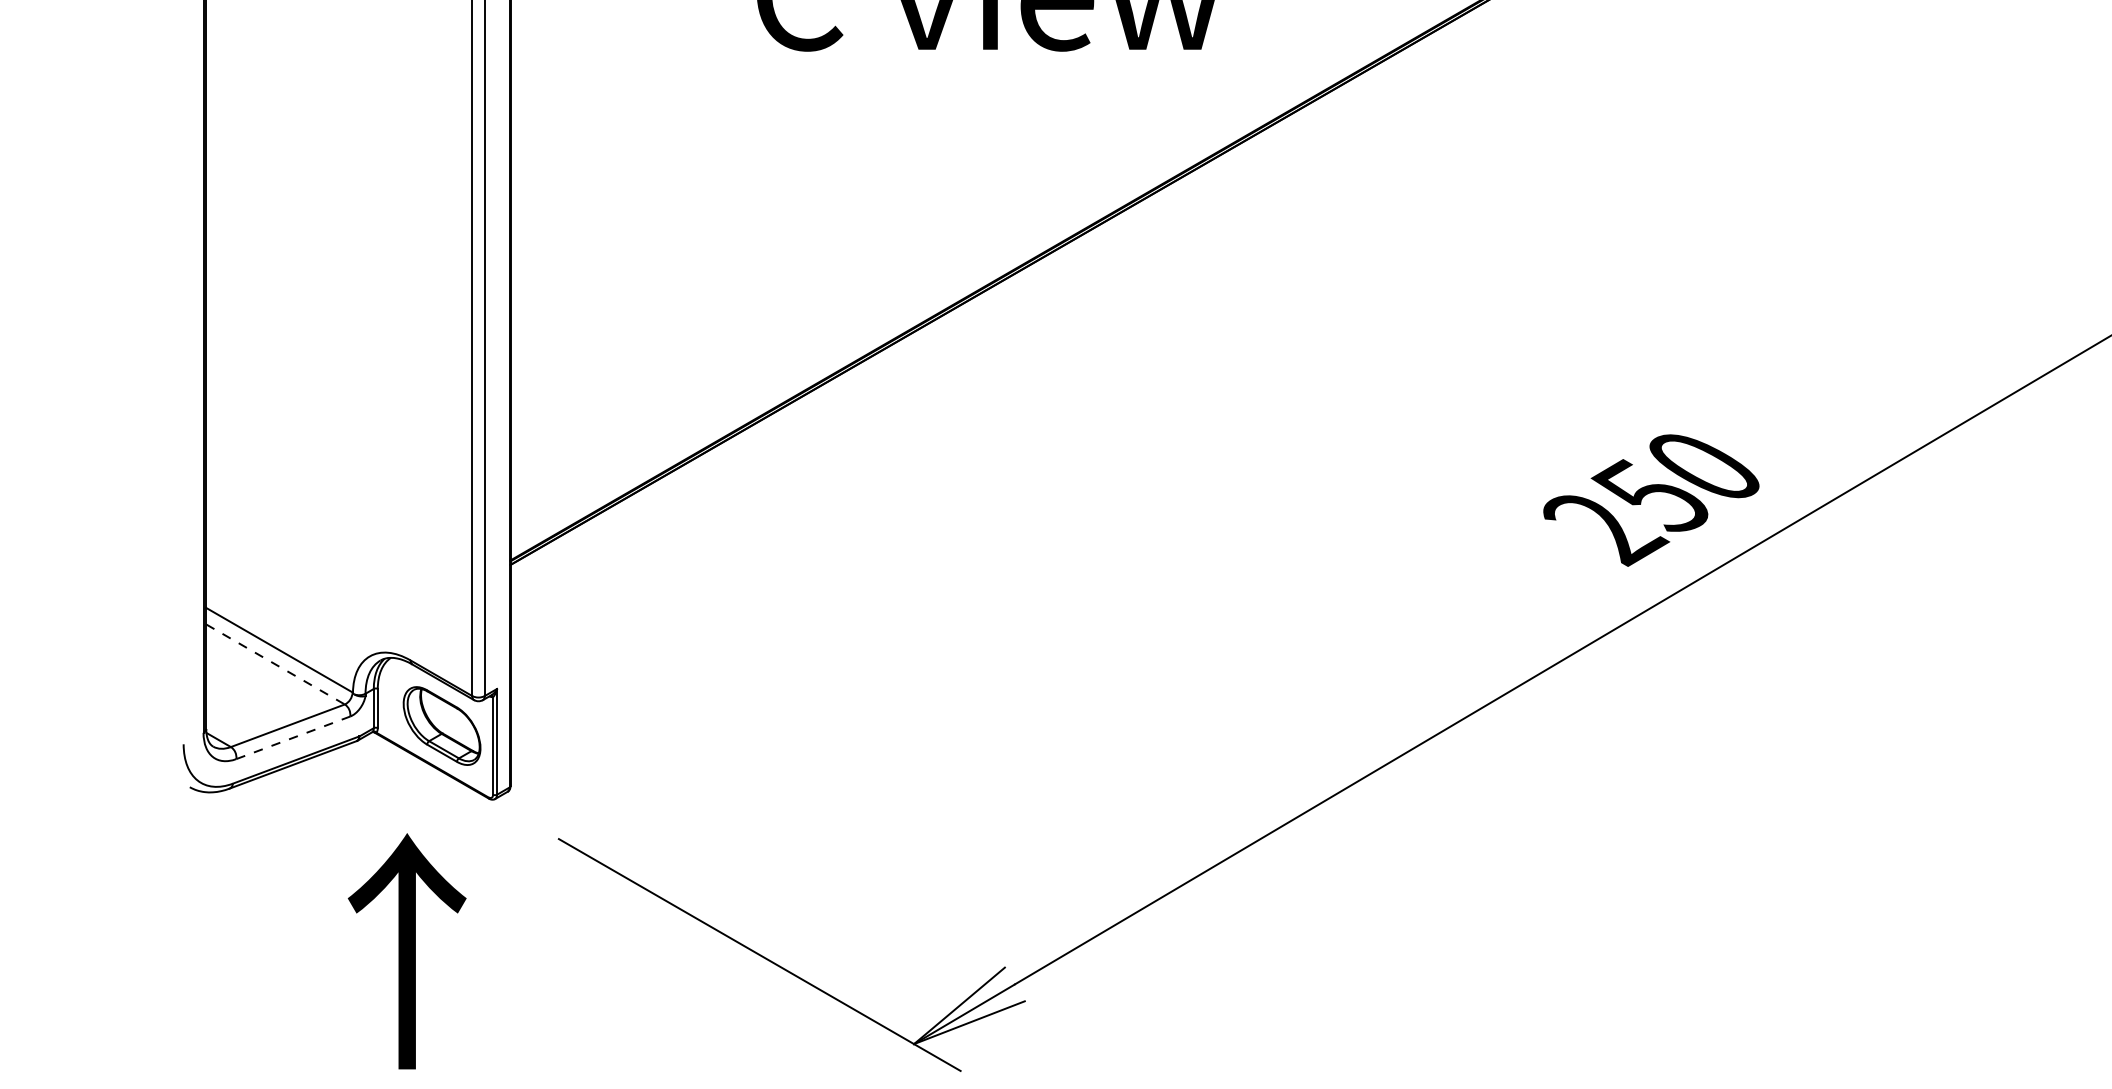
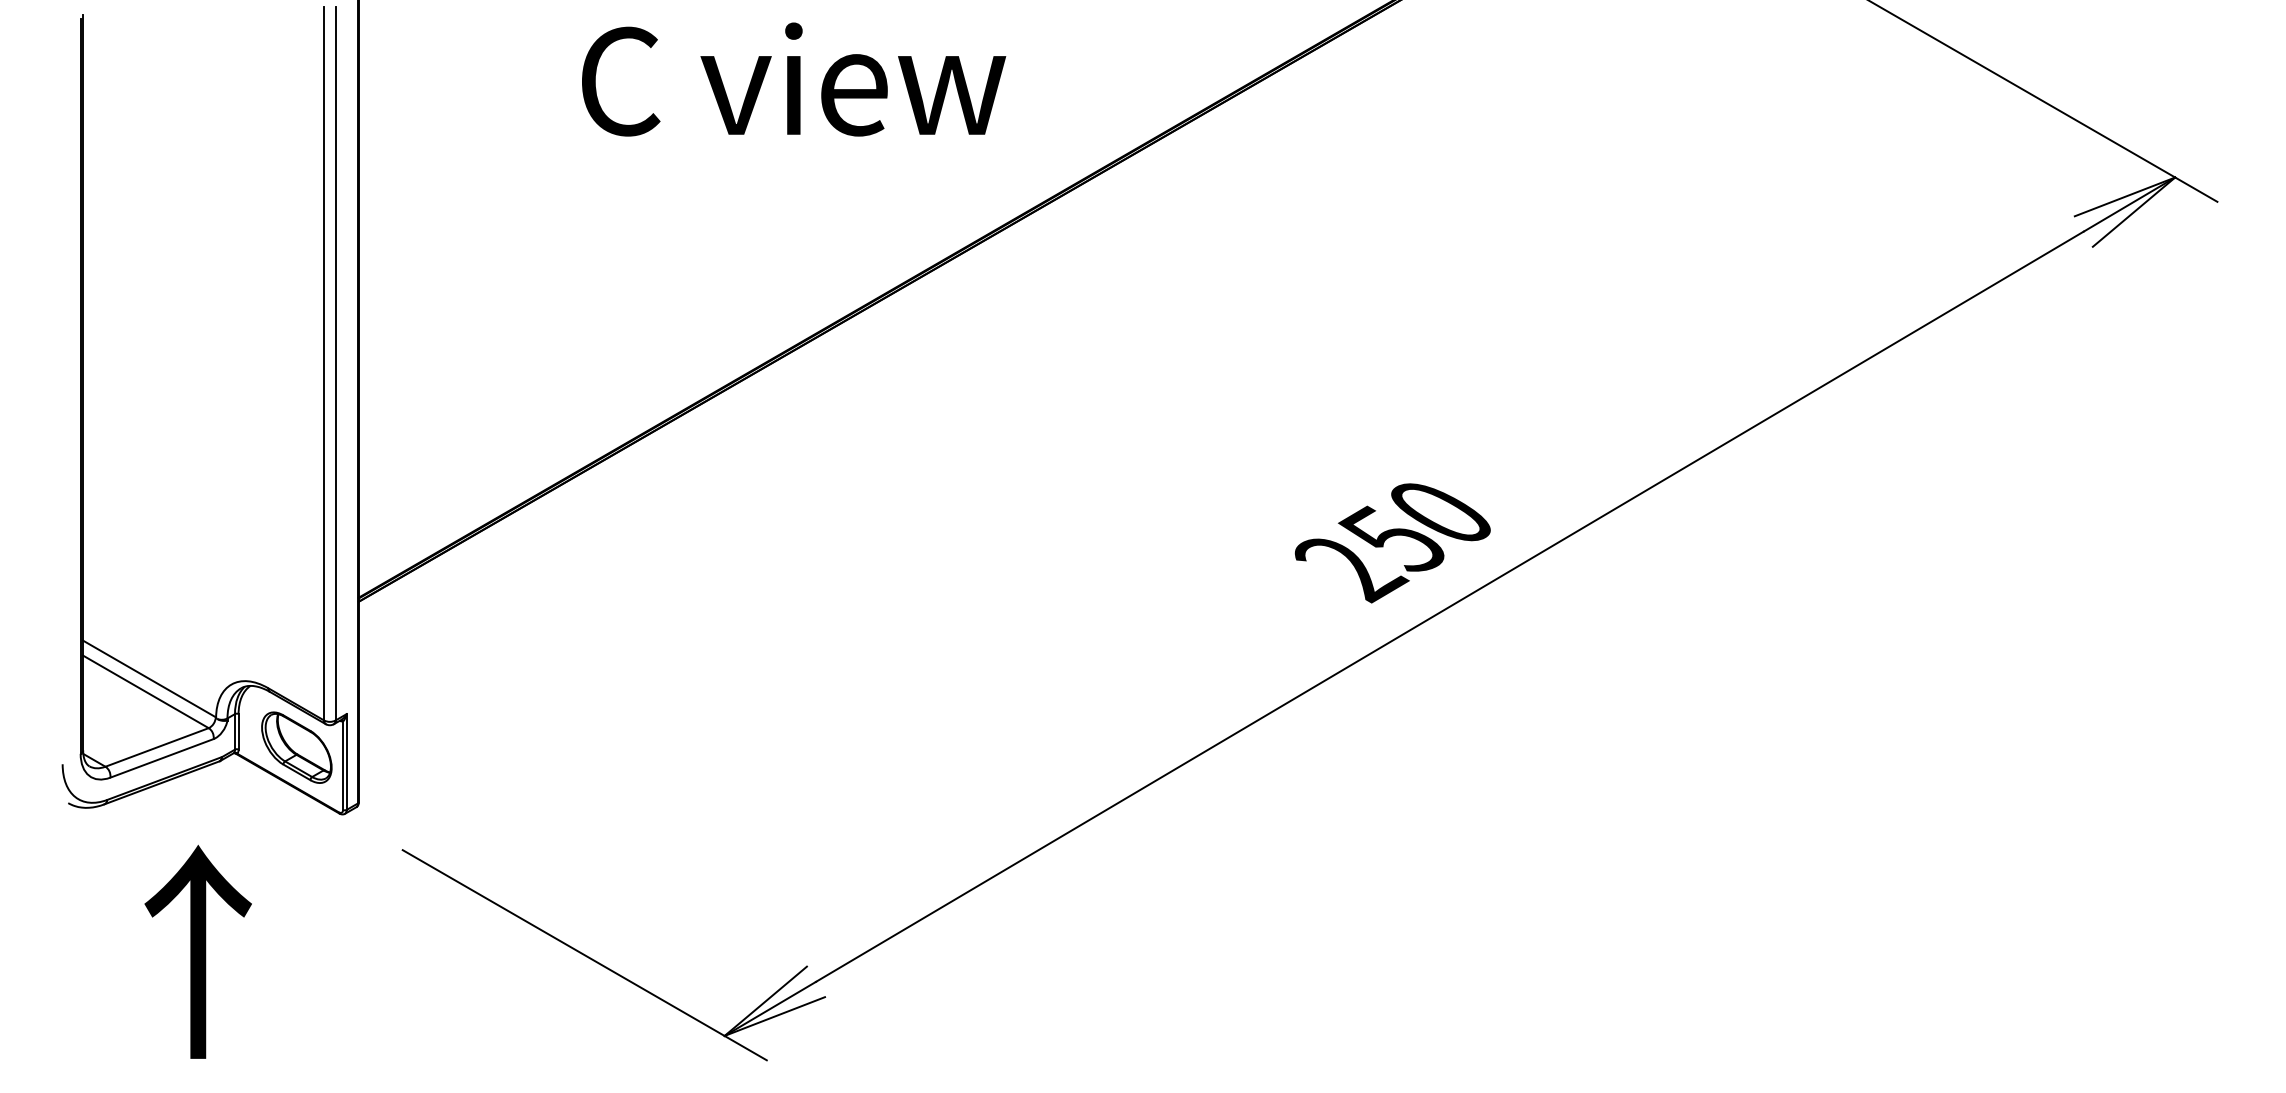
line: (275, 664) -> (145, 691), dashed -> solid
line: (293, 737) -> (162, 758), dashed -> solid
text: (406, 950) -> (197, 951), moved

